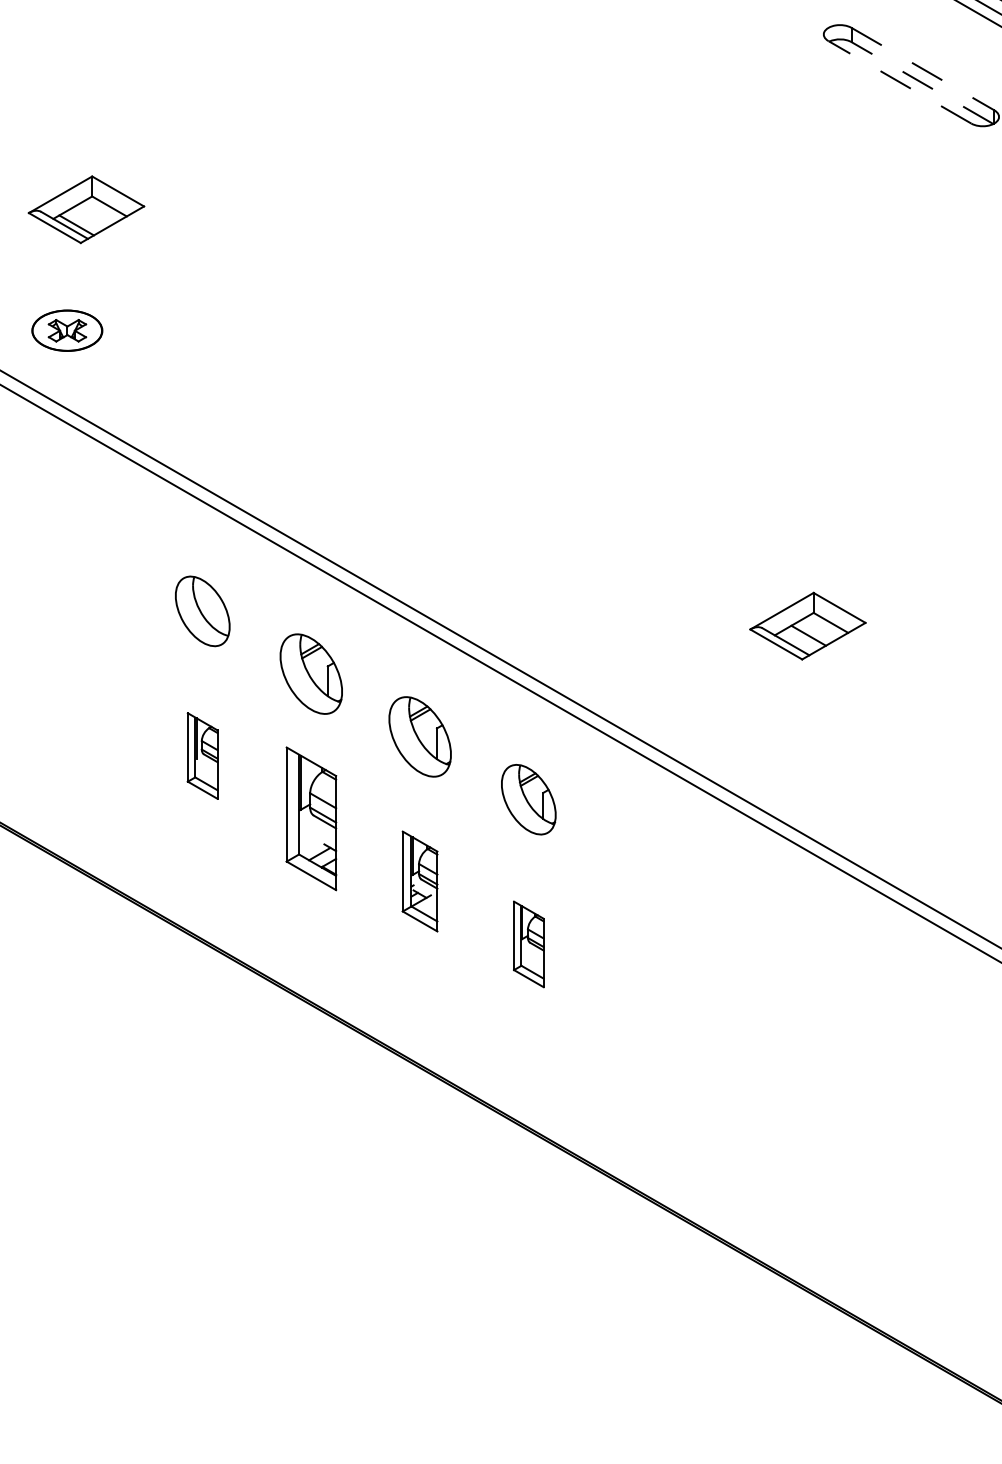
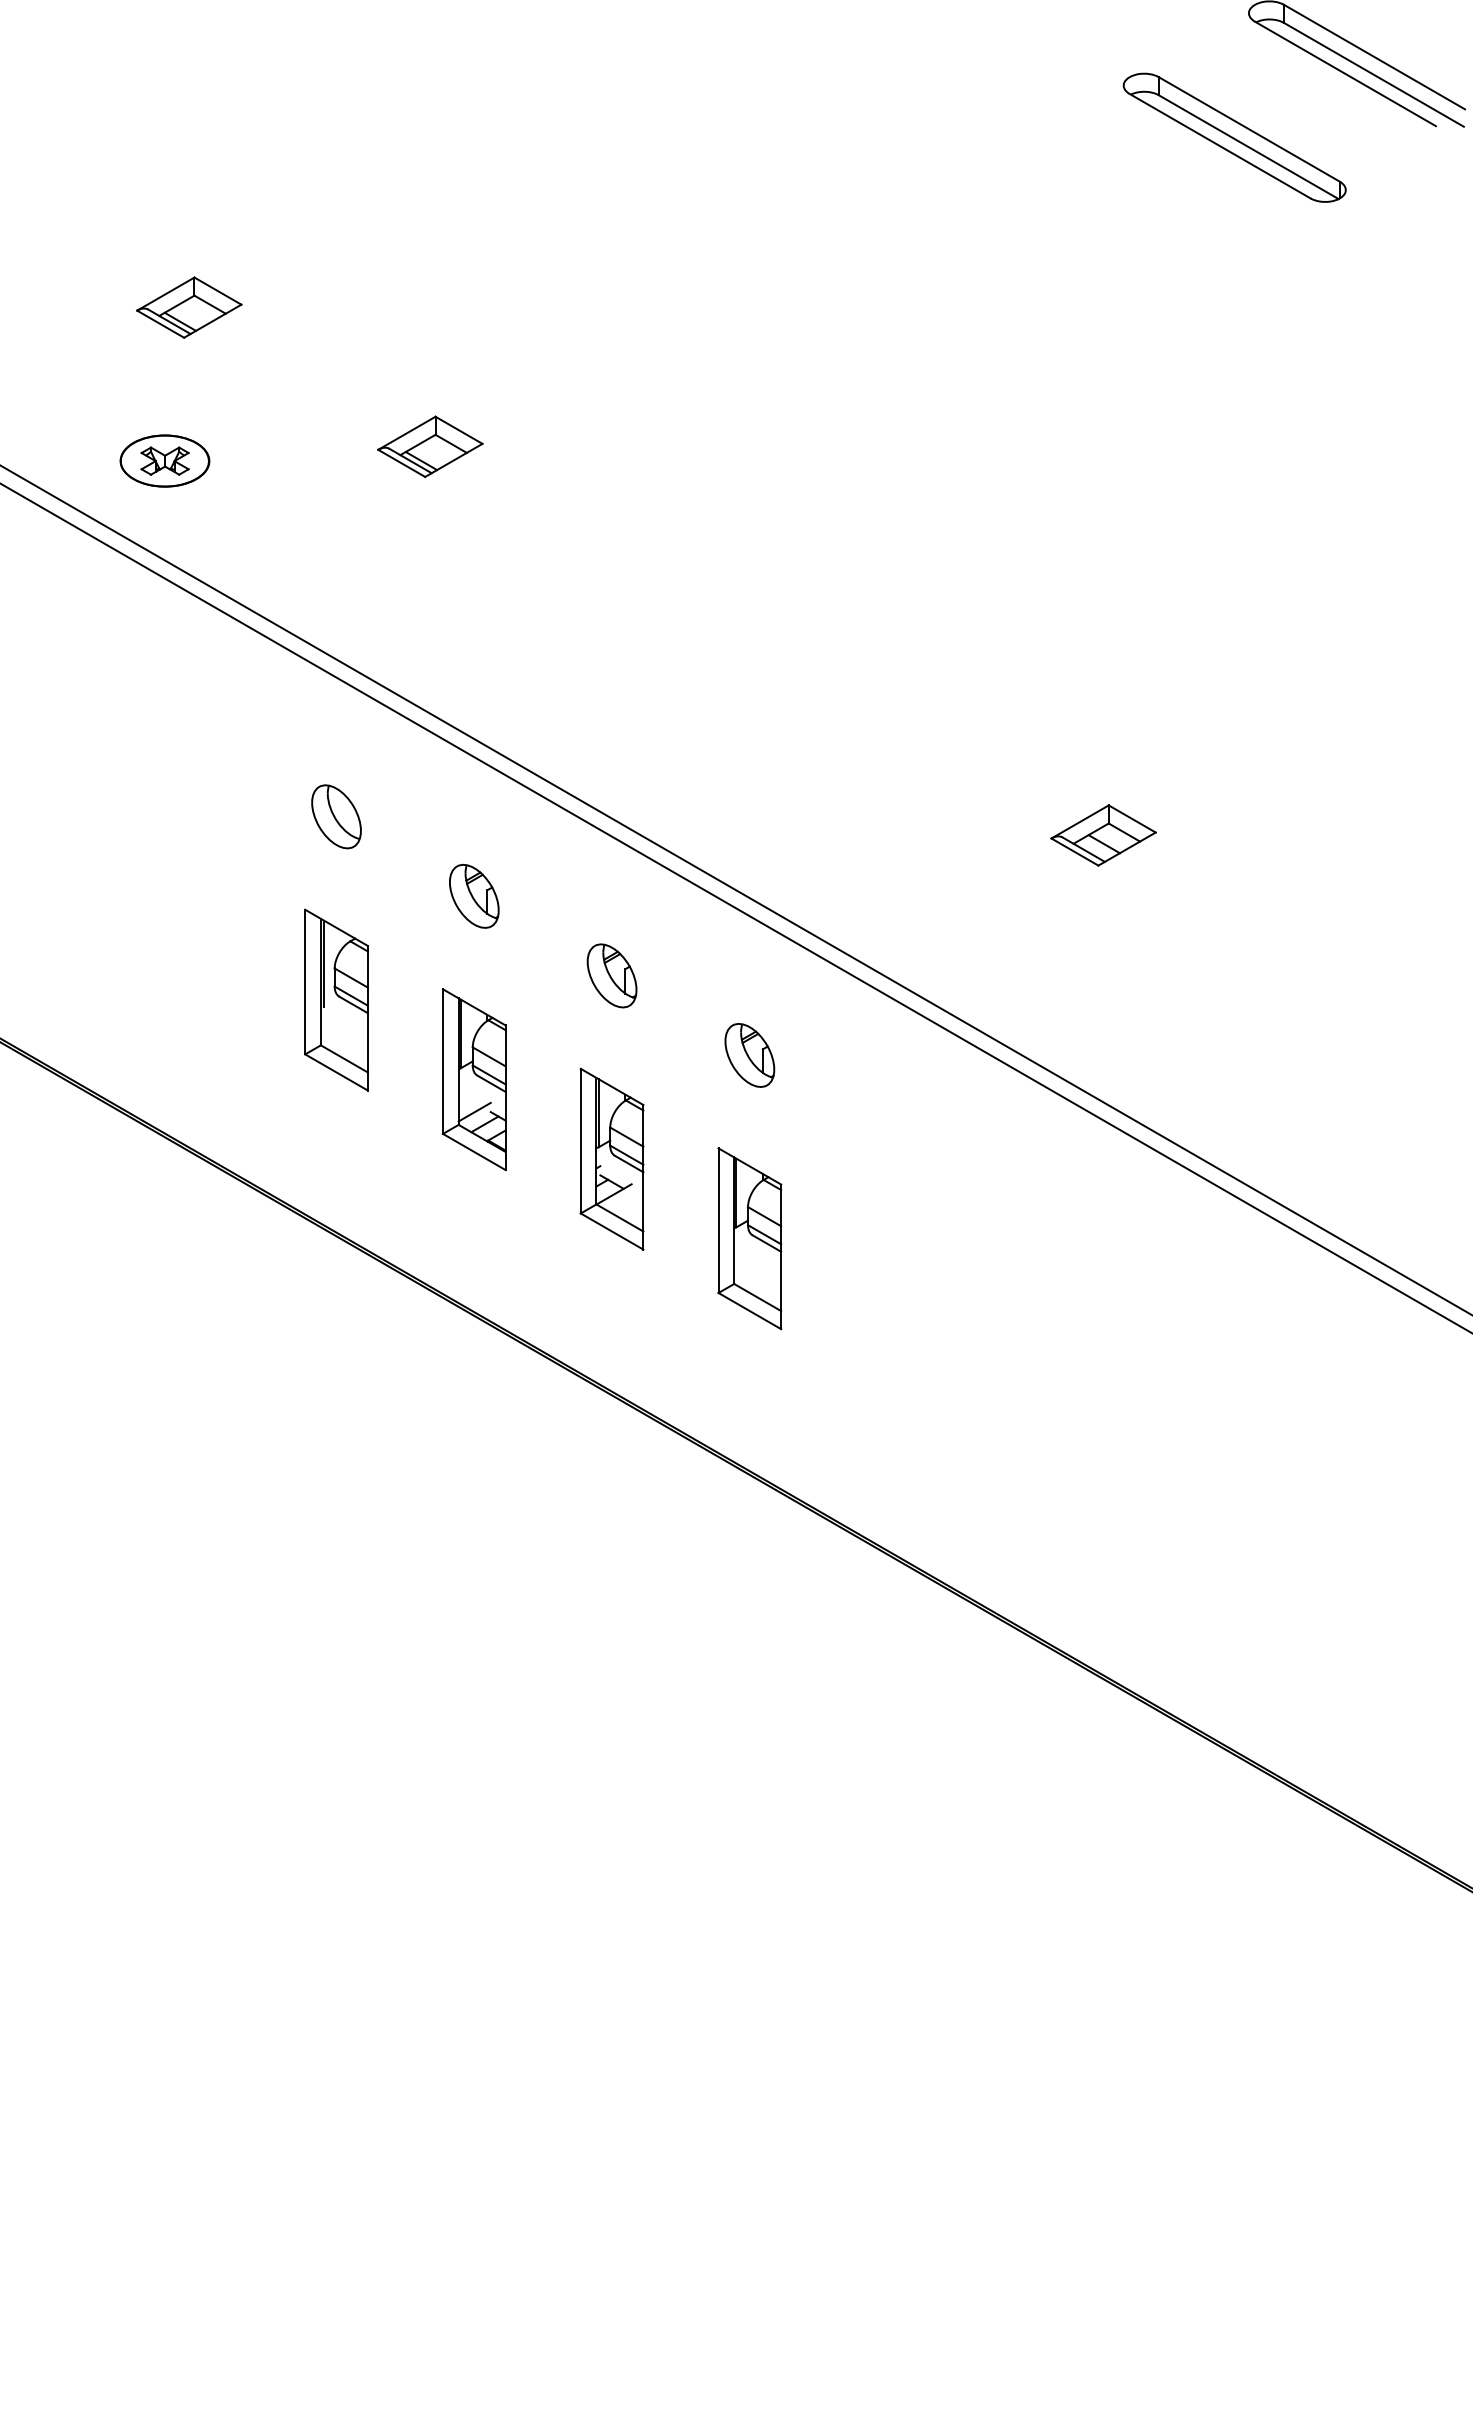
line: (923, 69) -> (1249, 129), dashed -> solid
line: (899, 81) -> (1219, 145), dashed -> solid
line: (922, 83) -> (1248, 147), dashed -> solid
part: (86, 209) -> (189, 307), size x0.71
part: (276, 319) -> (430, 446), added
part: (202, 611) -> (336, 816), size x0.71
part: (807, 626) -> (1103, 835), size x0.71
part: (311, 674) -> (474, 896), size x0.62
part: (419, 736) -> (611, 975), size x0.62
part: (202, 755) -> (336, 999), size x1.67
part: (528, 799) -> (749, 1055), size x0.71
line: (311, 843) -> (474, 1111), added
part: (419, 881) -> (611, 1158), size x1.43
part: (528, 944) -> (749, 1238), size x1.67

